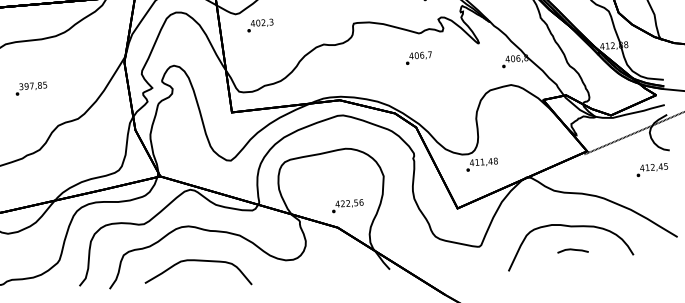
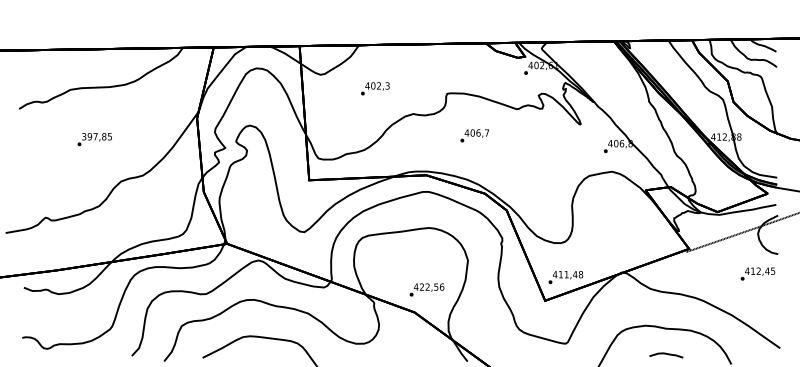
text: (260, 25) -> (375, 88), moved
text: (418, 57) -> (474, 135), moved
text: (481, 164) -> (565, 277), moved

